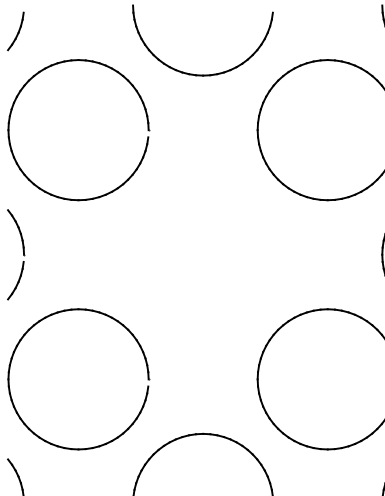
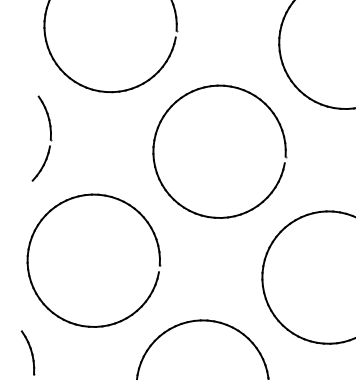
part: (246, 201) -> (264, 104), added

